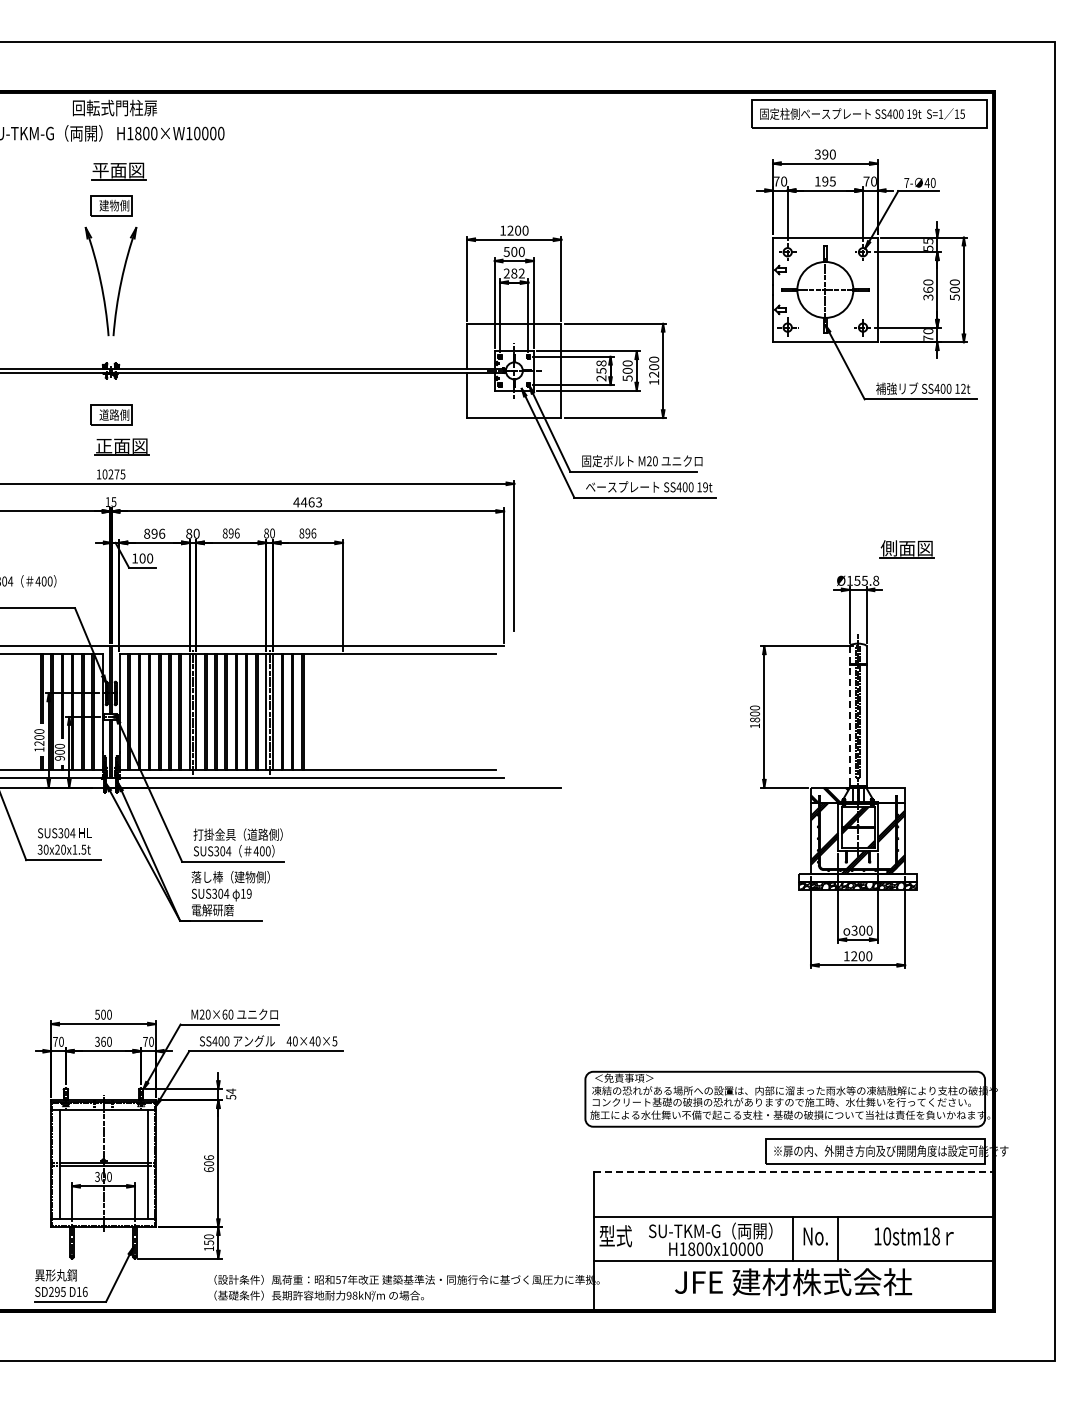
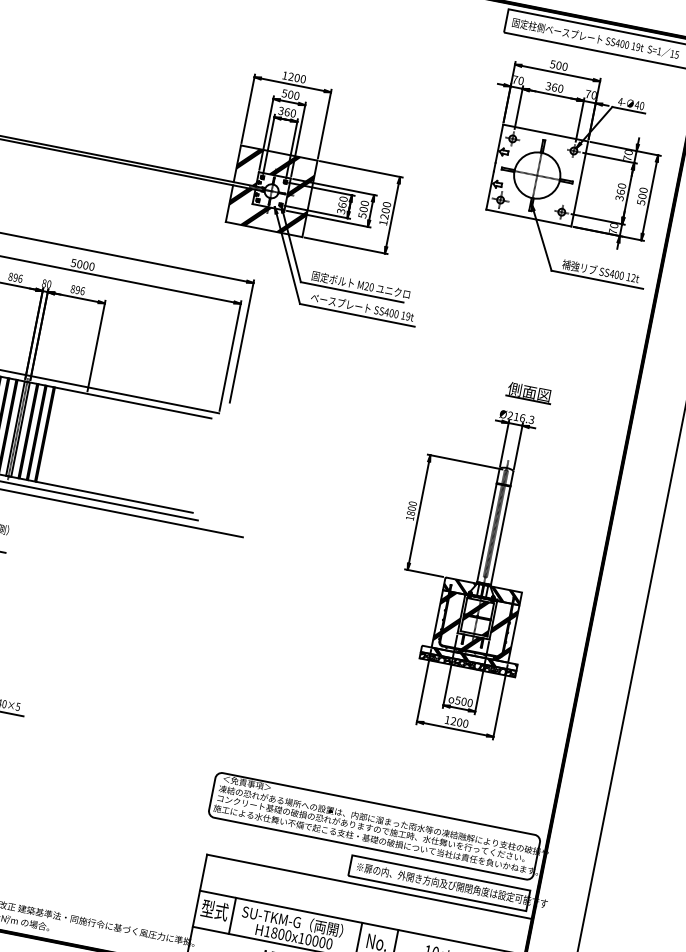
text: (821, 154) -> (555, 64), 390 -> 500
text: (824, 181) -> (553, 87), 195 -> 360
text: (906, 182) -> (620, 101), 7- -> 4-
text: (928, 244) -> (628, 155), 55 -> 70
text: (513, 273) -> (286, 112), 282 -> 360
hatch: (514, 370) -> (271, 190), added
text: (601, 370) -> (342, 204), 258 -> 360
text: (307, 502) -> (82, 264), 4463 -> 5000
part: (906, 549) -> (528, 392), moved
text: (862, 580) -> (520, 417), Ø155.8 -> Ø216.3
line: (849, 716) -> (488, 525), dashed -> solid
hatch: (886, 795) -> (505, 595), added
hatch: (864, 877) -> (474, 658), added
text: (854, 929) -> (458, 699), 300 -> 500
line: (793, 1172) -> (369, 887), dashed -> solid
line: (637, 1238) -> (232, 915), added

